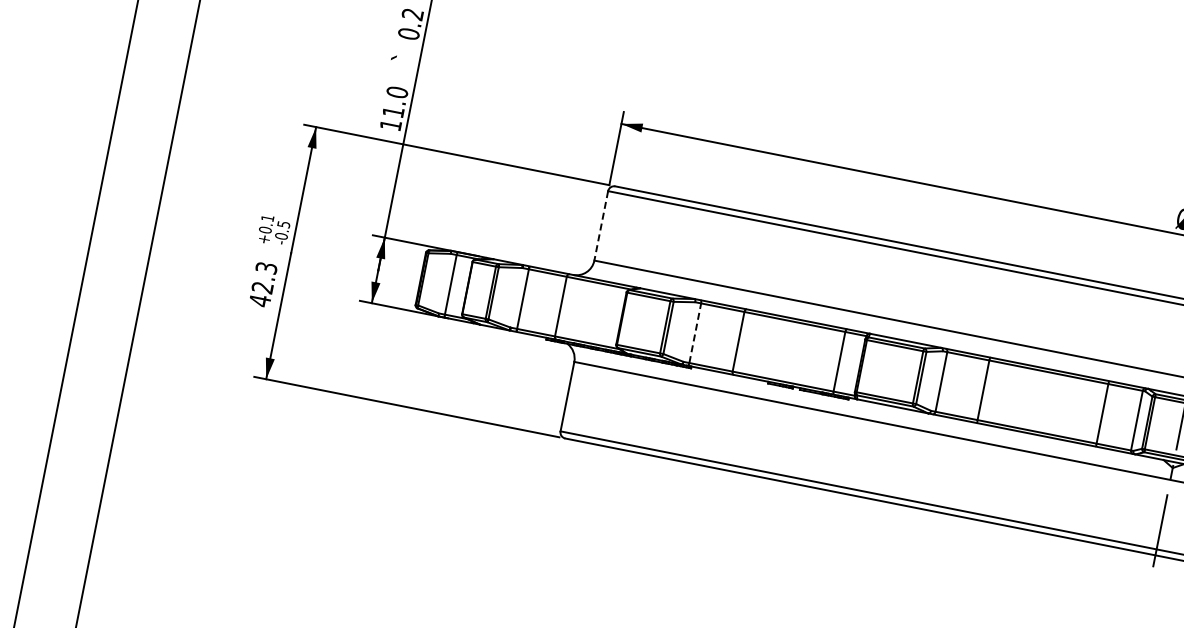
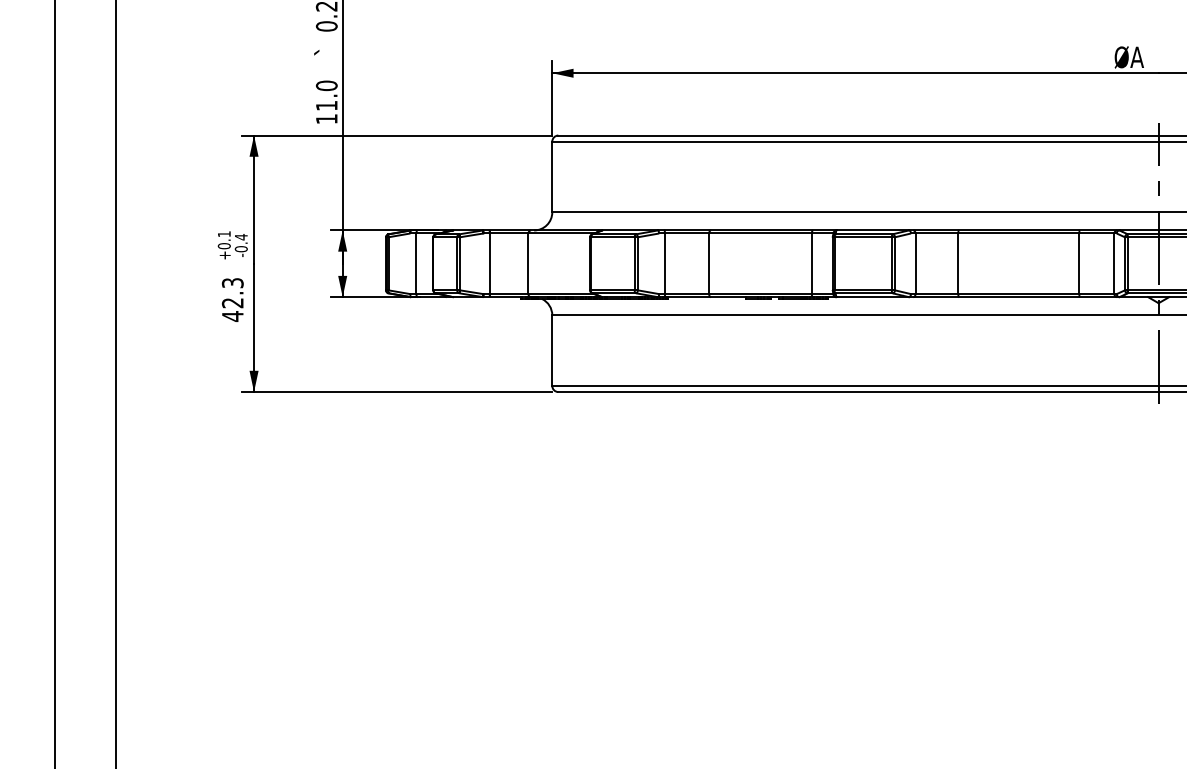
text: (283, 224) -> (241, 237), -0.5 -> -0.4
line: (601, 226) -> (552, 177), dashed -> solid
line: (695, 332) -> (665, 263), dashed -> solid

